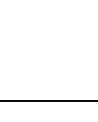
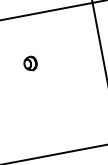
part: (47, 33) -> (29, 63), added

